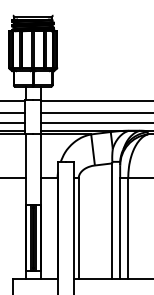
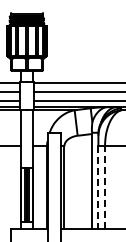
line: (128, 228) -> (105, 187), solid -> dashed
line: (120, 229) -> (98, 188), solid -> dashed

